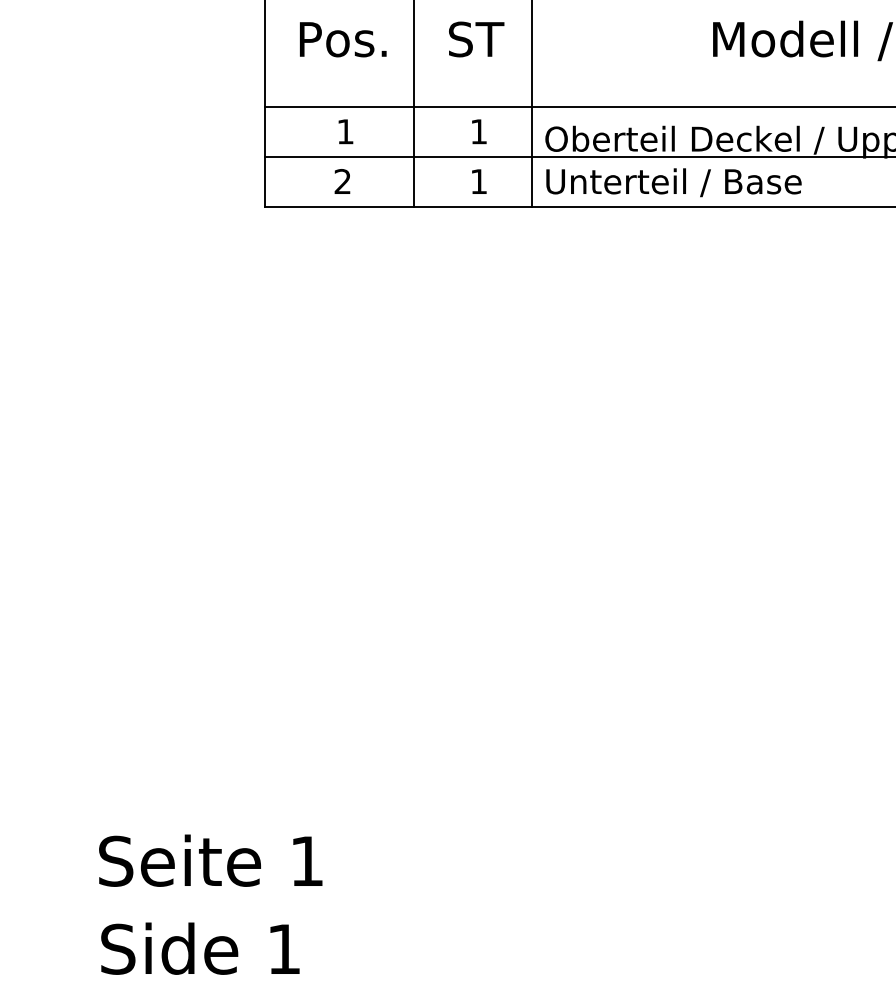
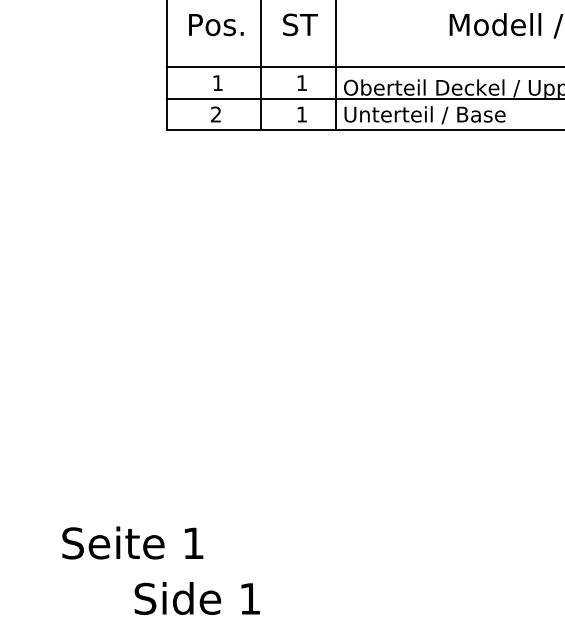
text: (199, 948) -> (196, 598), moved

